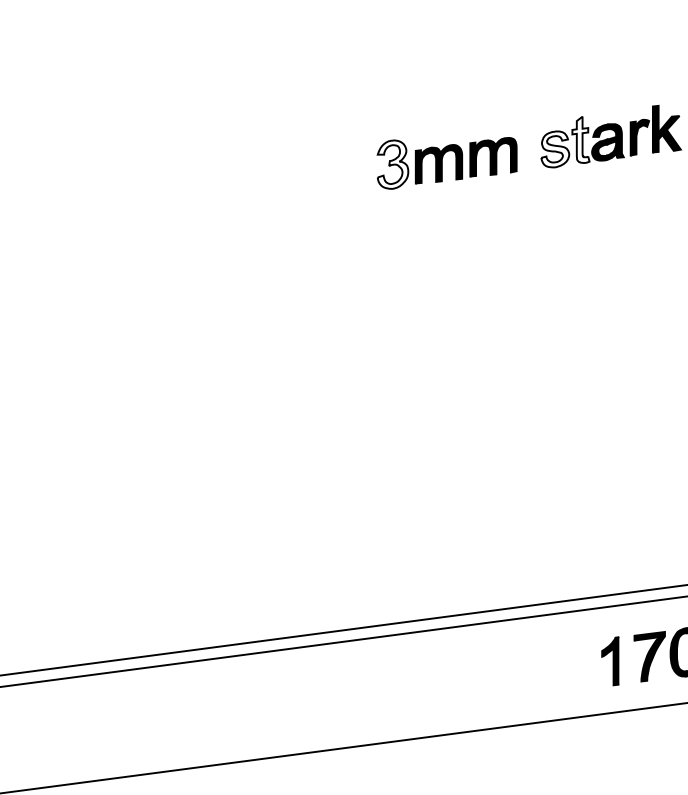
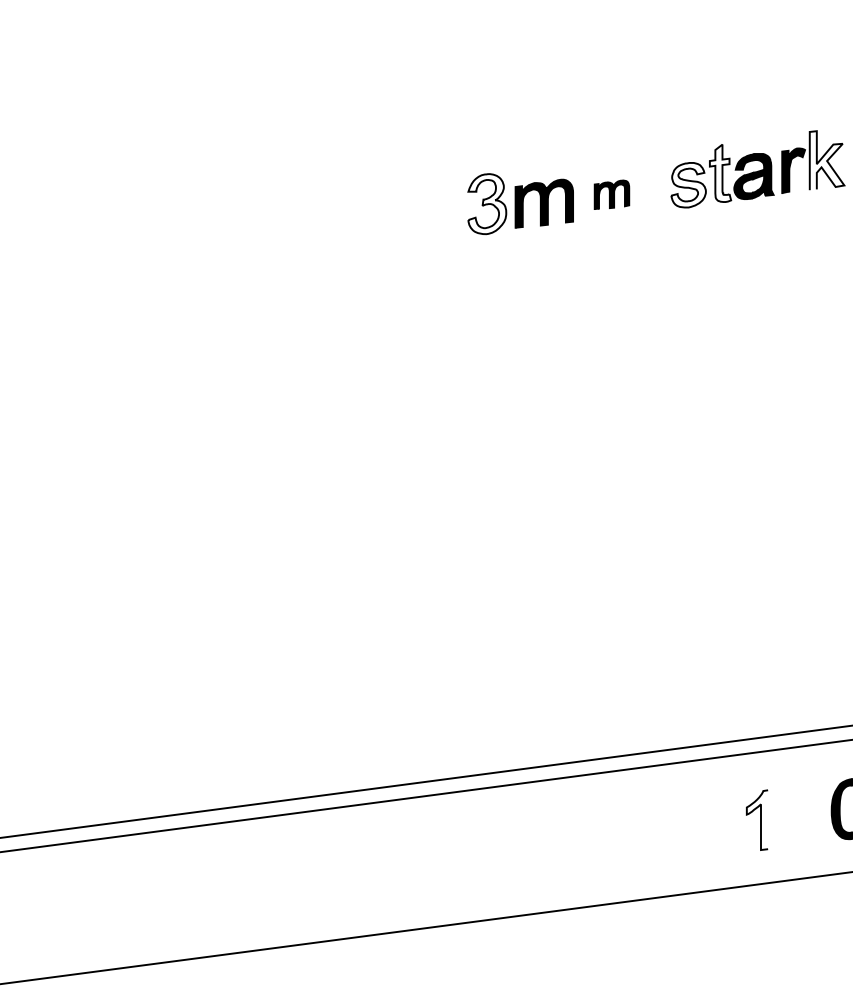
fill: (666, 129) -> (826, 160), removed
part: (493, 156) -> (611, 194), size x0.6
part: (649, 656) -> (805, 814), removed
fill: (610, 661) -> (757, 820), removed

